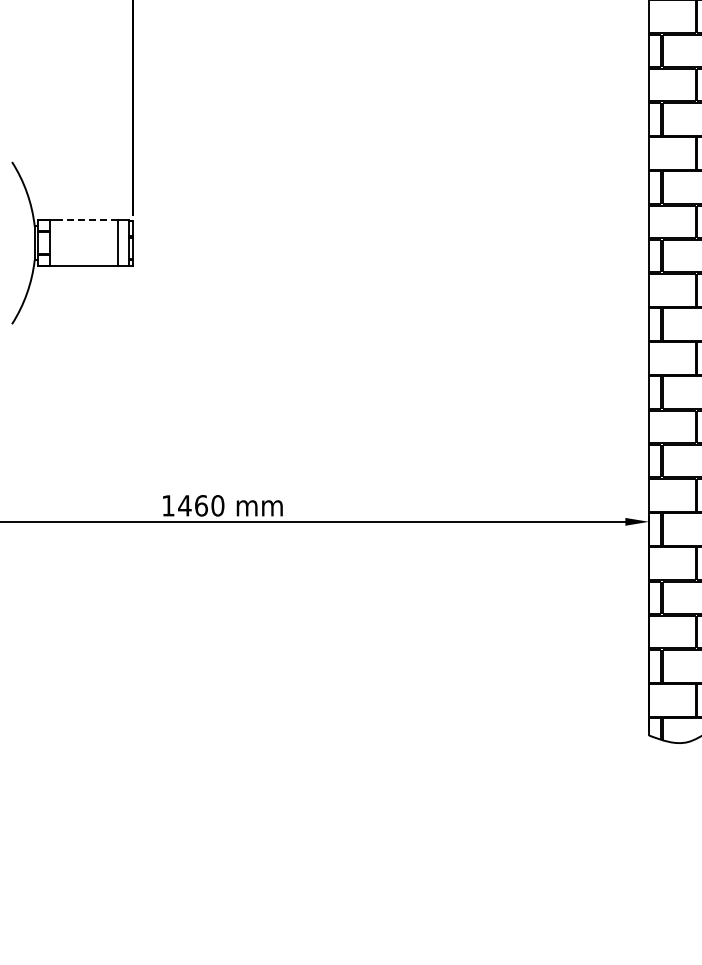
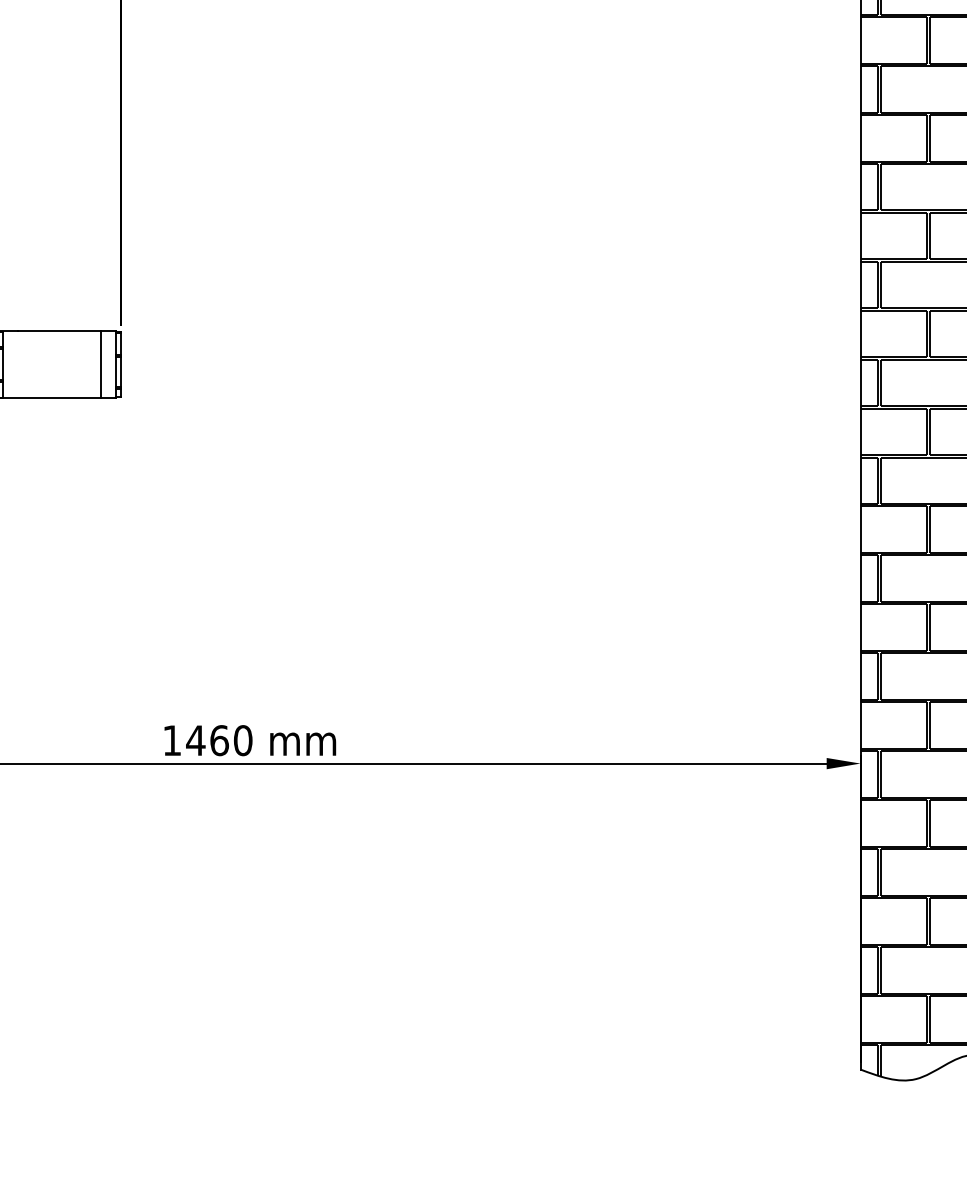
line: (89, 219) -> (59, 330), dashed -> solid

